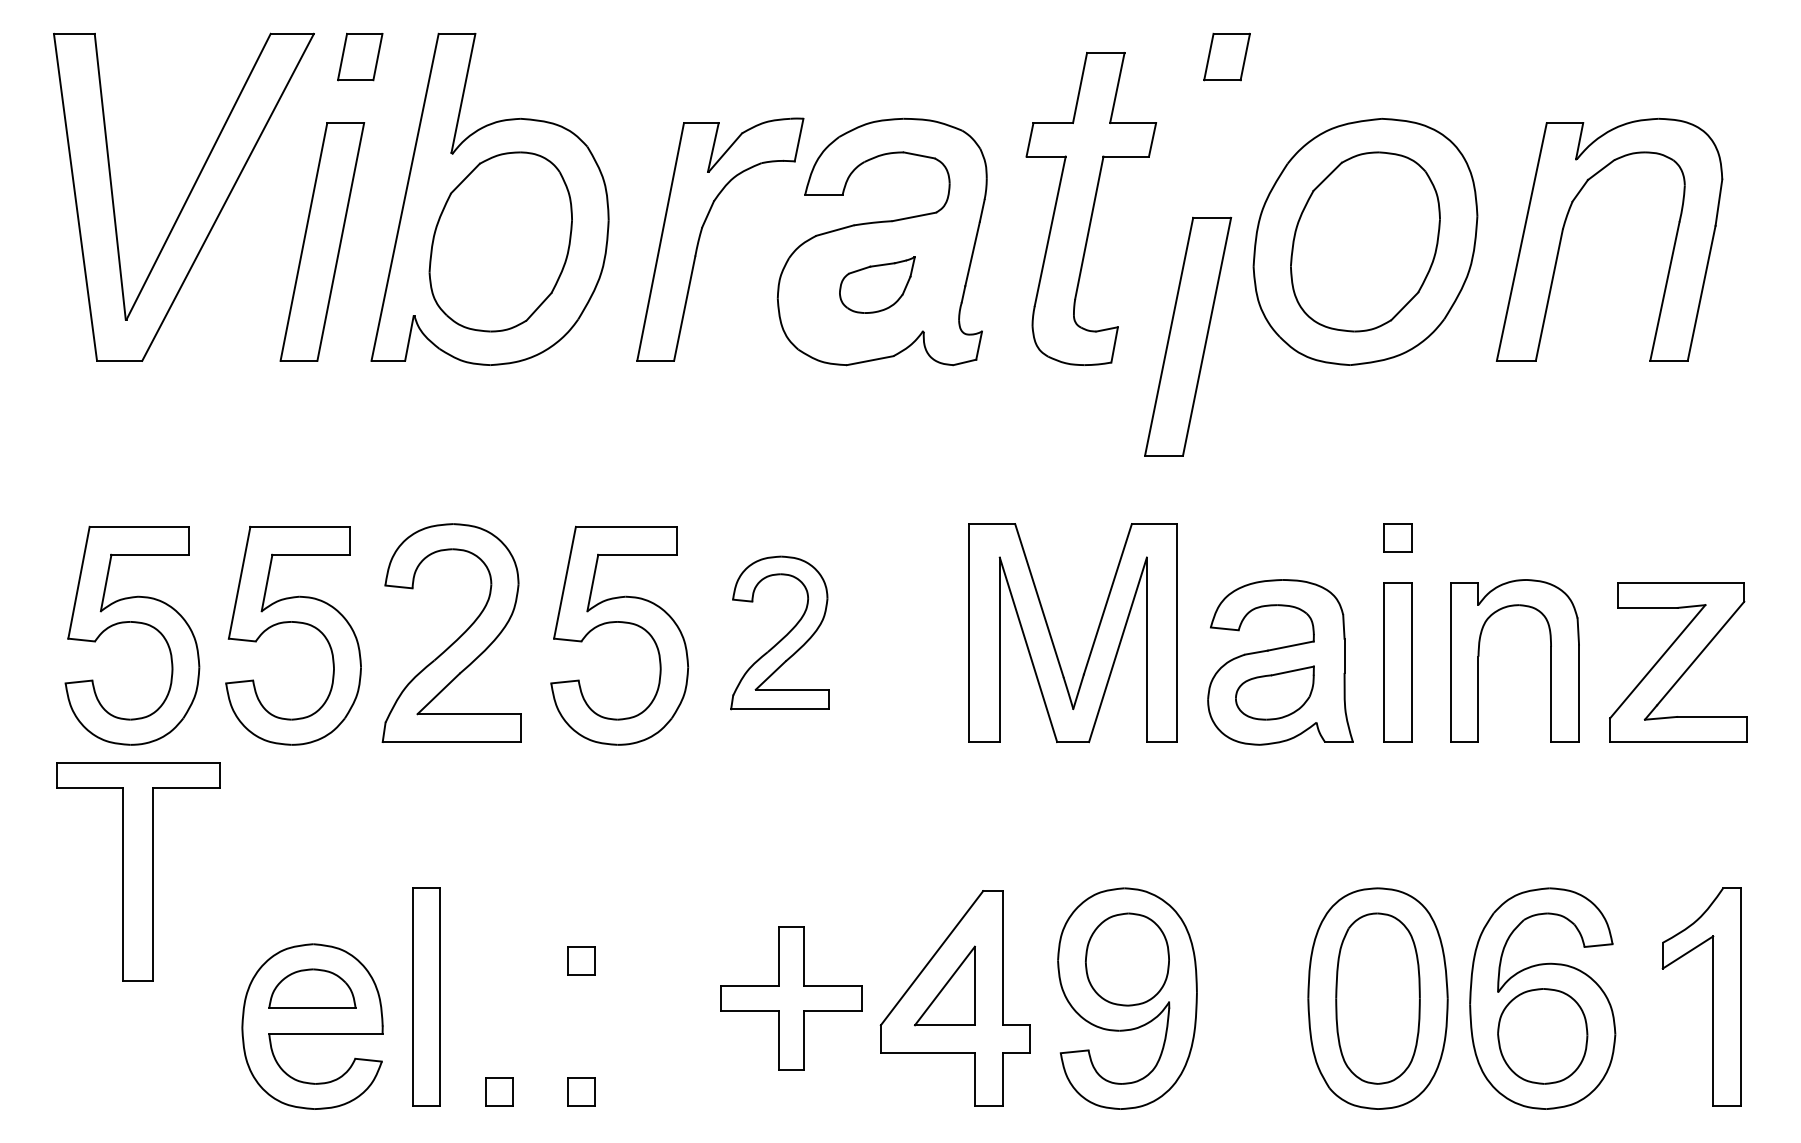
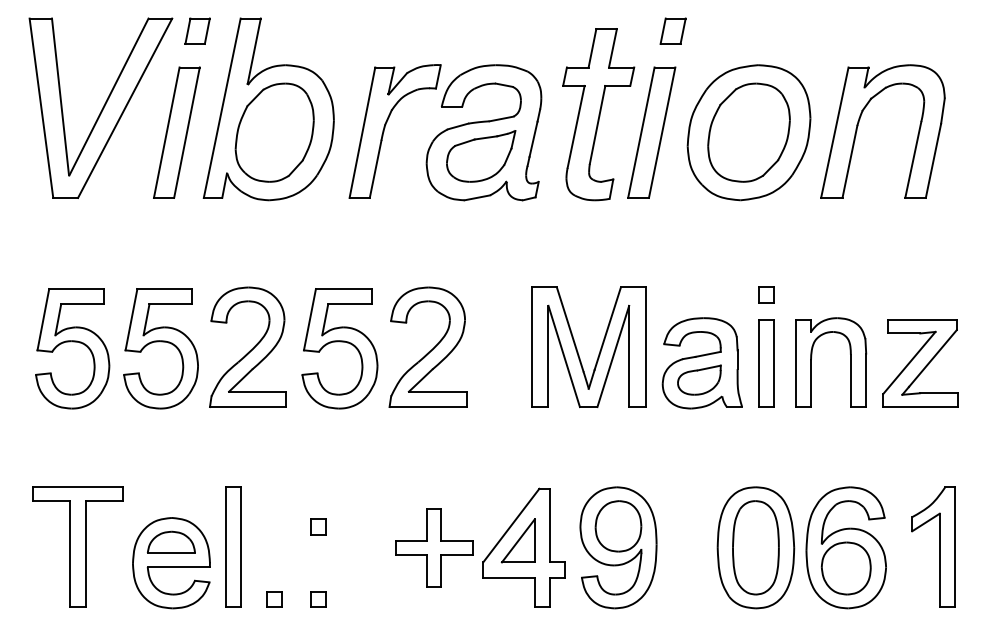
part: (877, 285) -> (481, 156), size x1.67
part: (1187, 336) -> (651, 132), moved
part: (779, 631) -> (427, 346), size x1.43
part: (137, 870) -> (77, 546), moved

